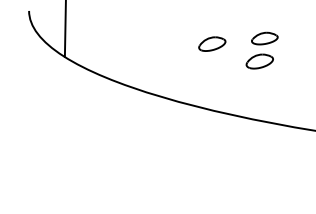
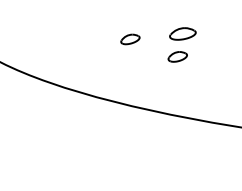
part: (212, 43) -> (130, 38), size x0.7
part: (259, 61) -> (177, 56), size x0.7

